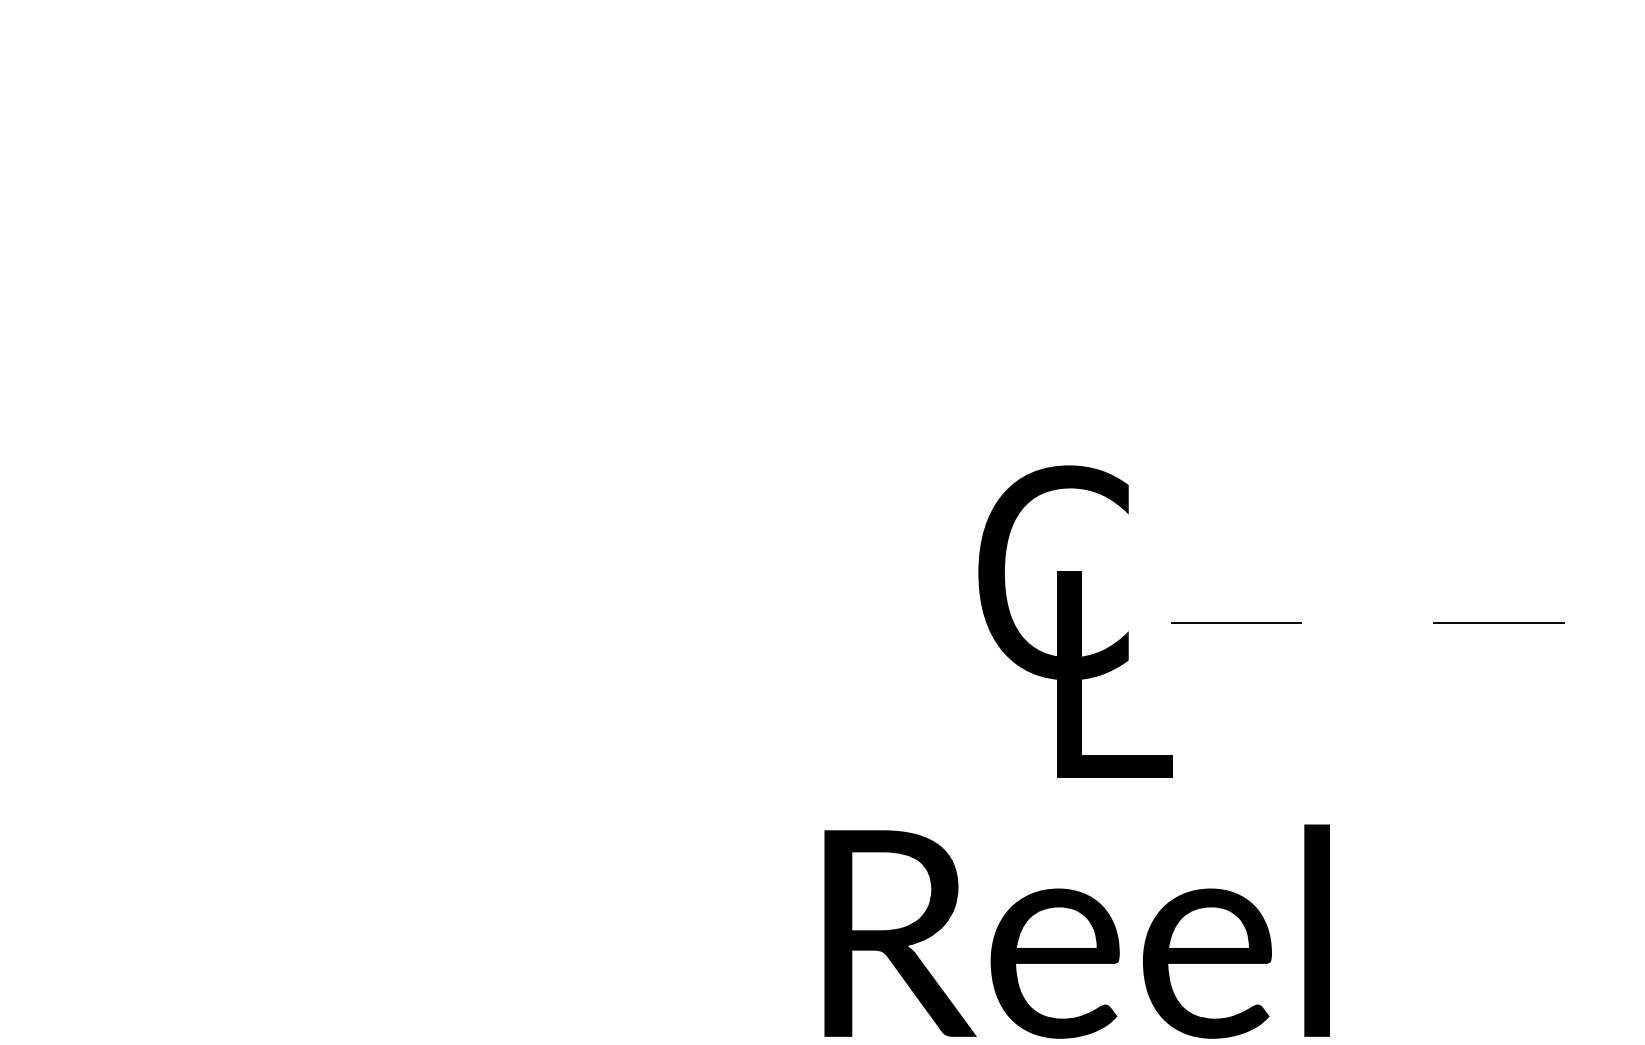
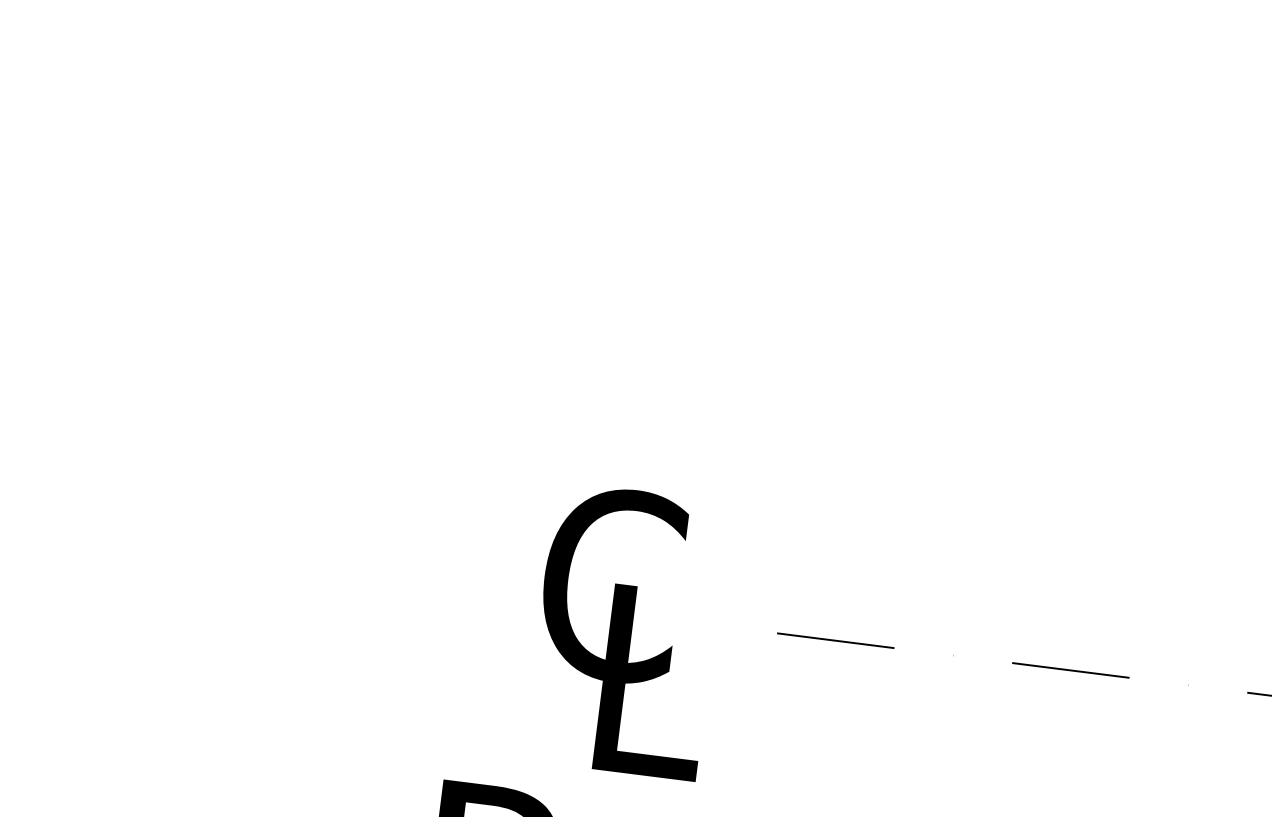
text: (1075, 621) -> (626, 630), moved

